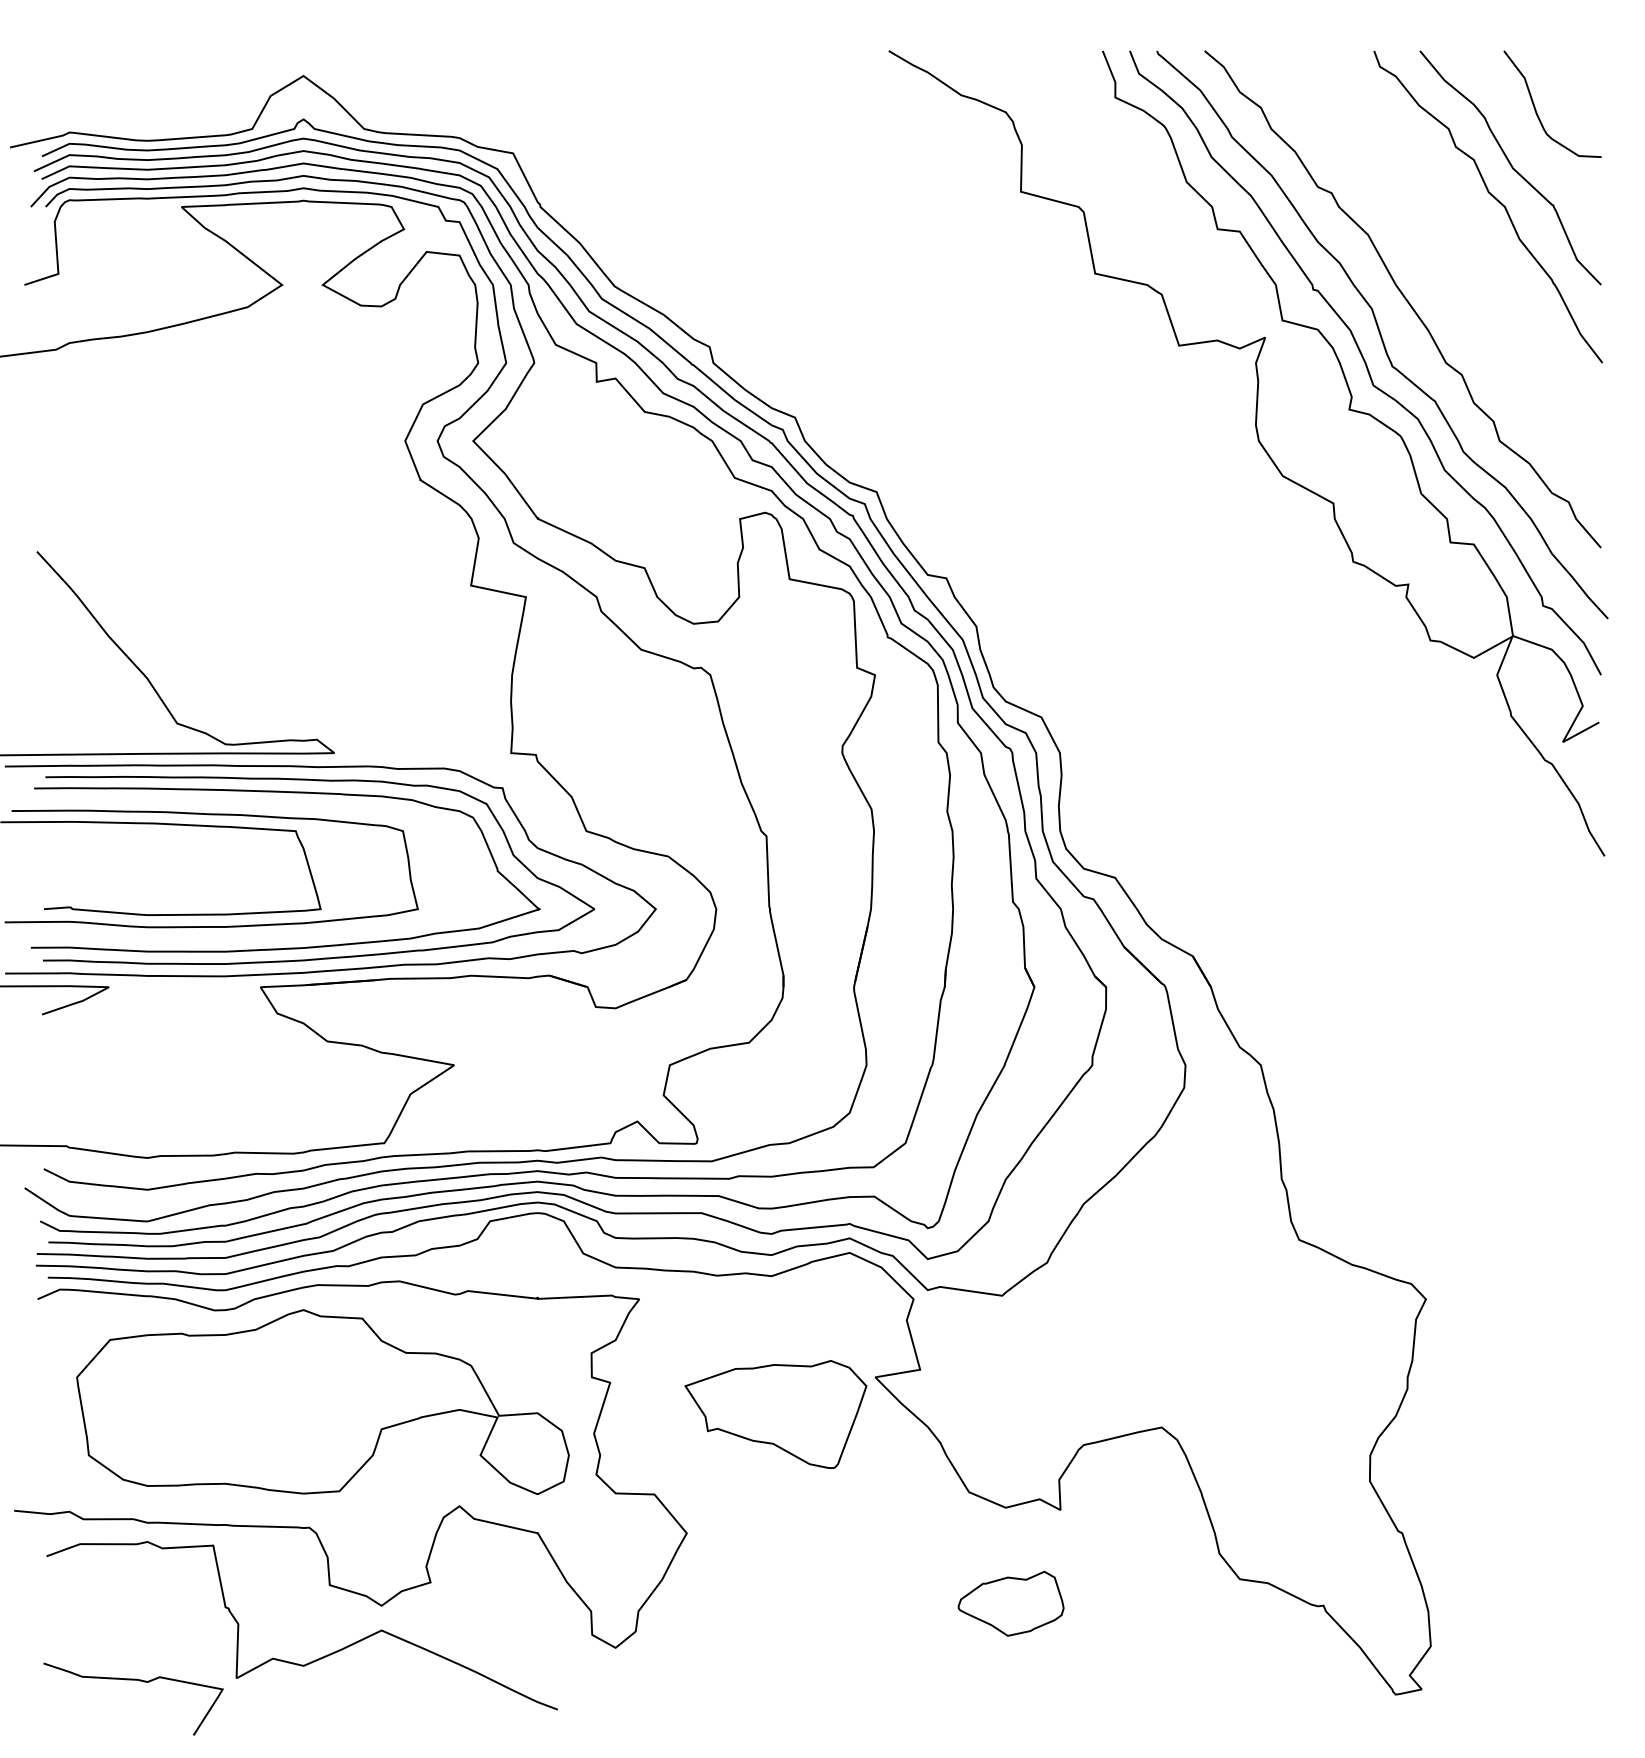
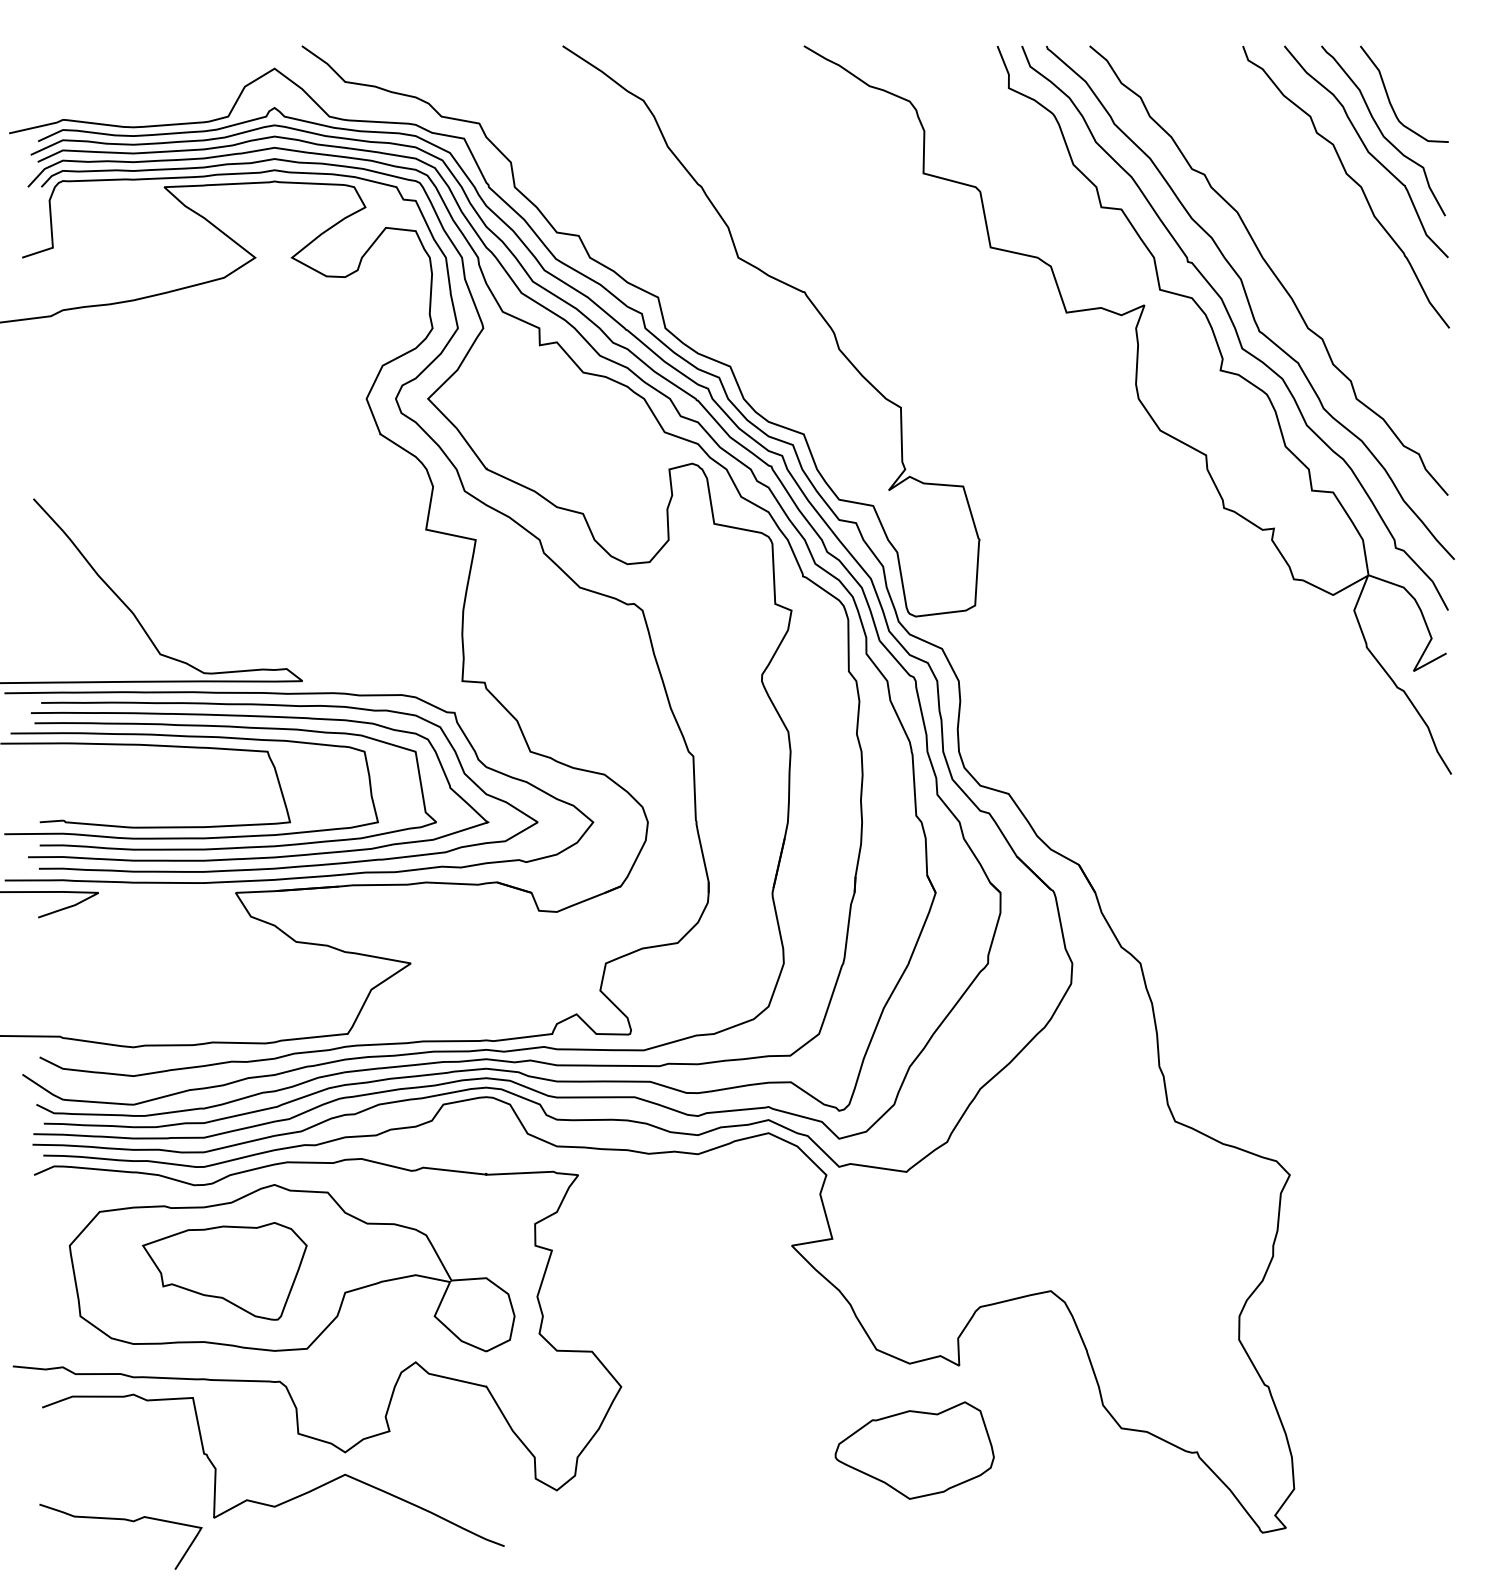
curve: (1527, 144) -> (1381, 130), added
curve: (733, 359) -> (663, 325), added
curve: (265, 805) -> (240, 728), added
part: (775, 1414) -> (224, 1271), moved
part: (1011, 1603) -> (914, 1450), size x1.67

